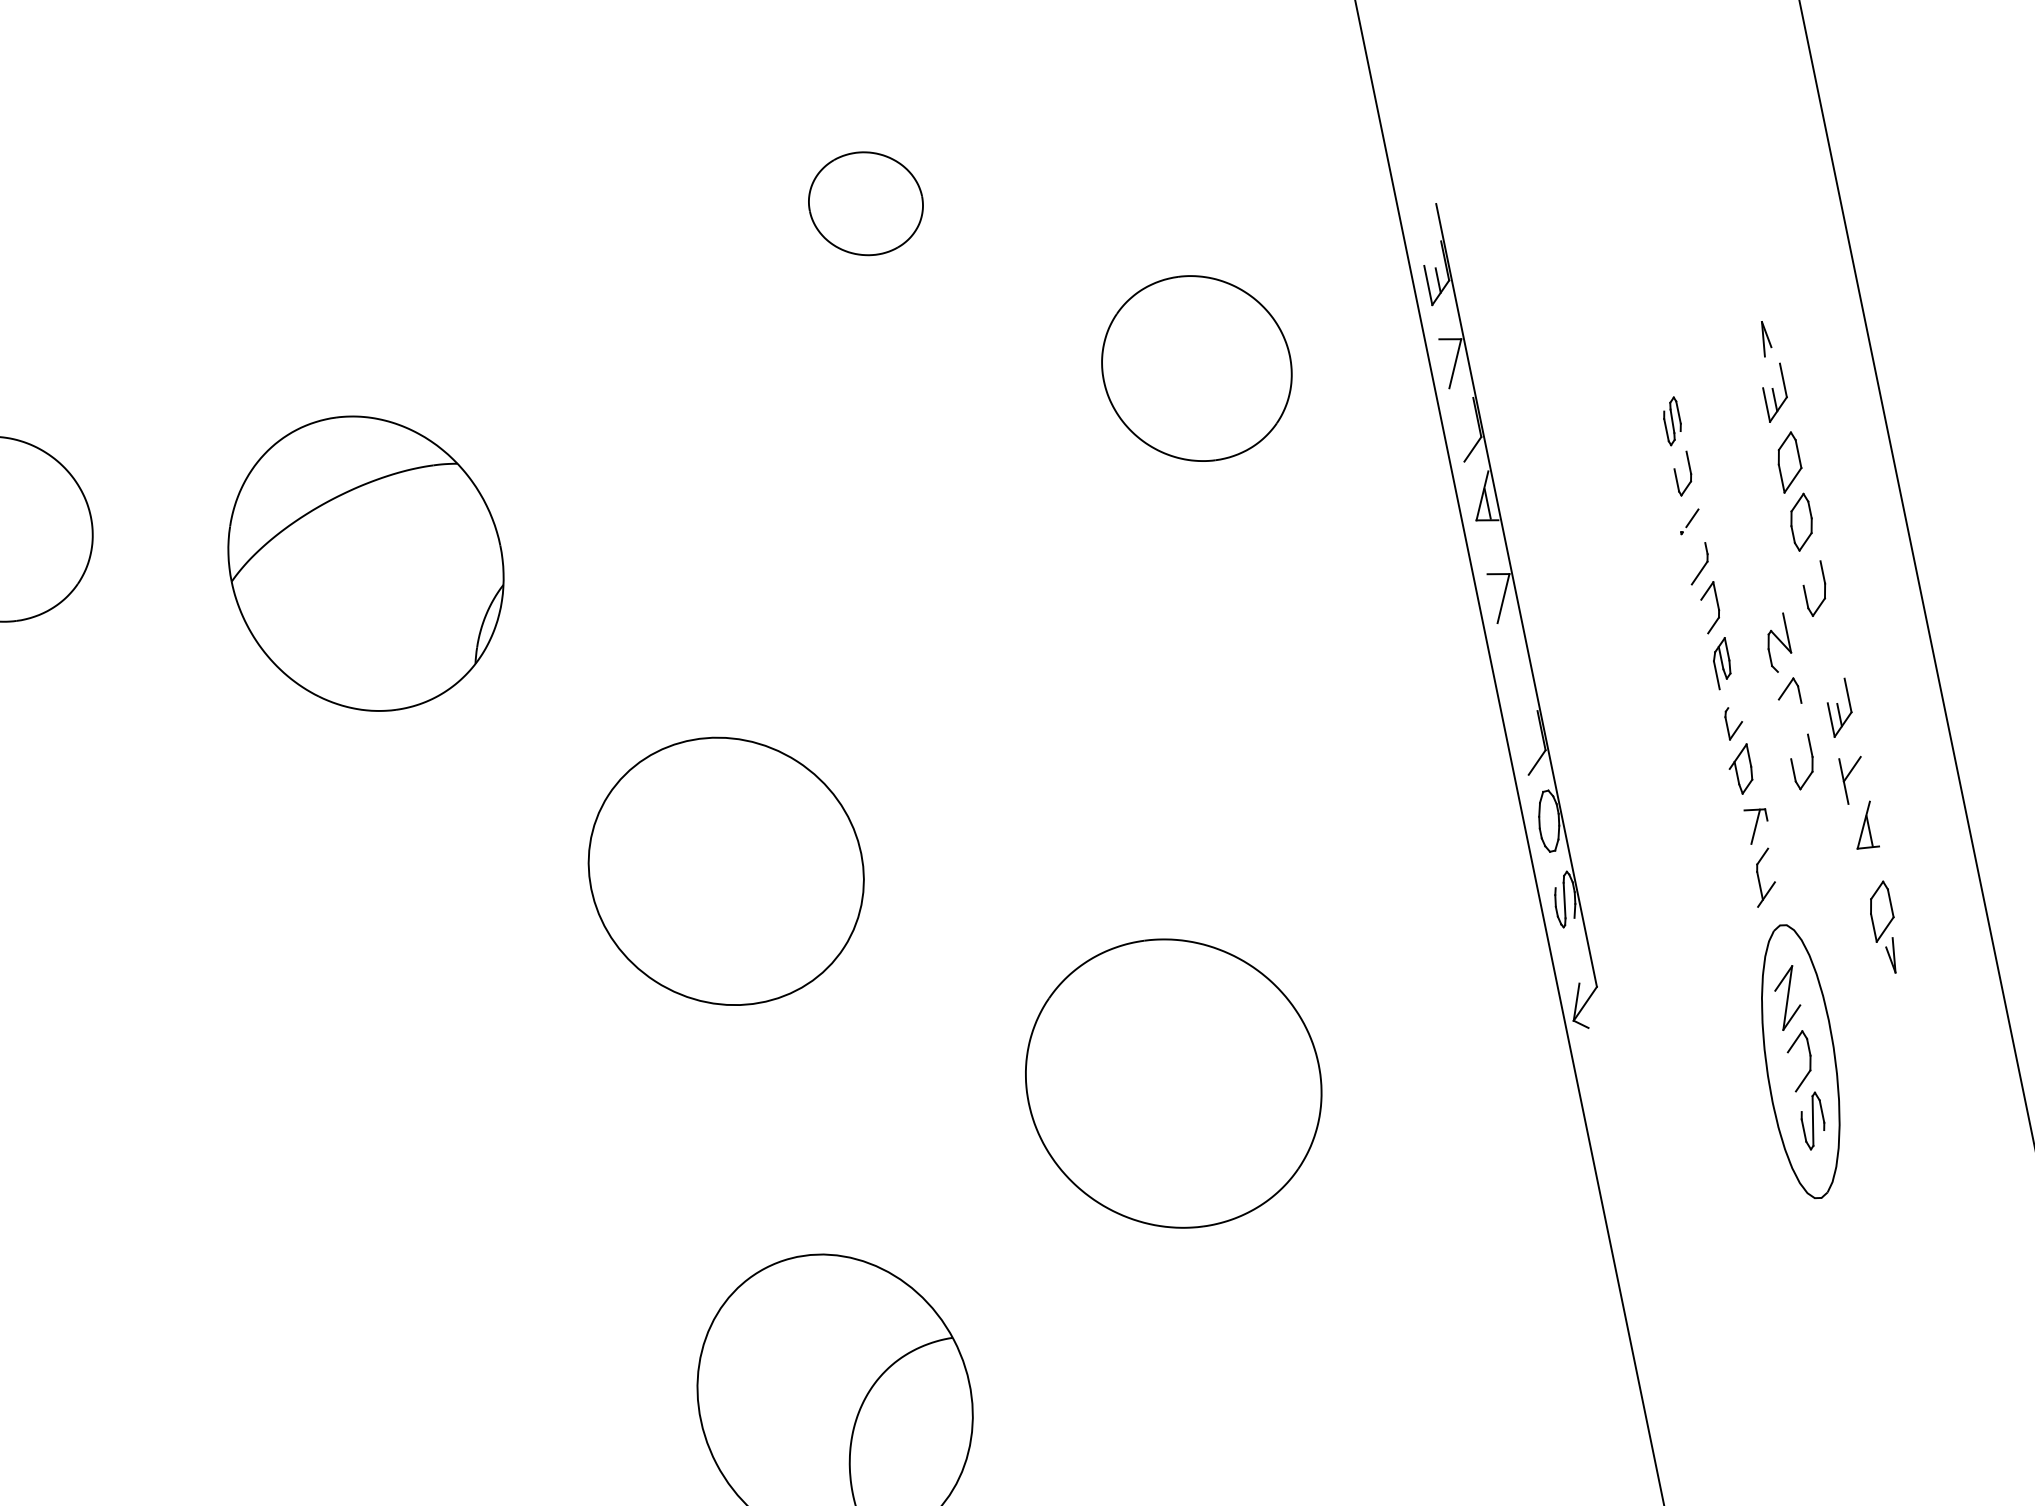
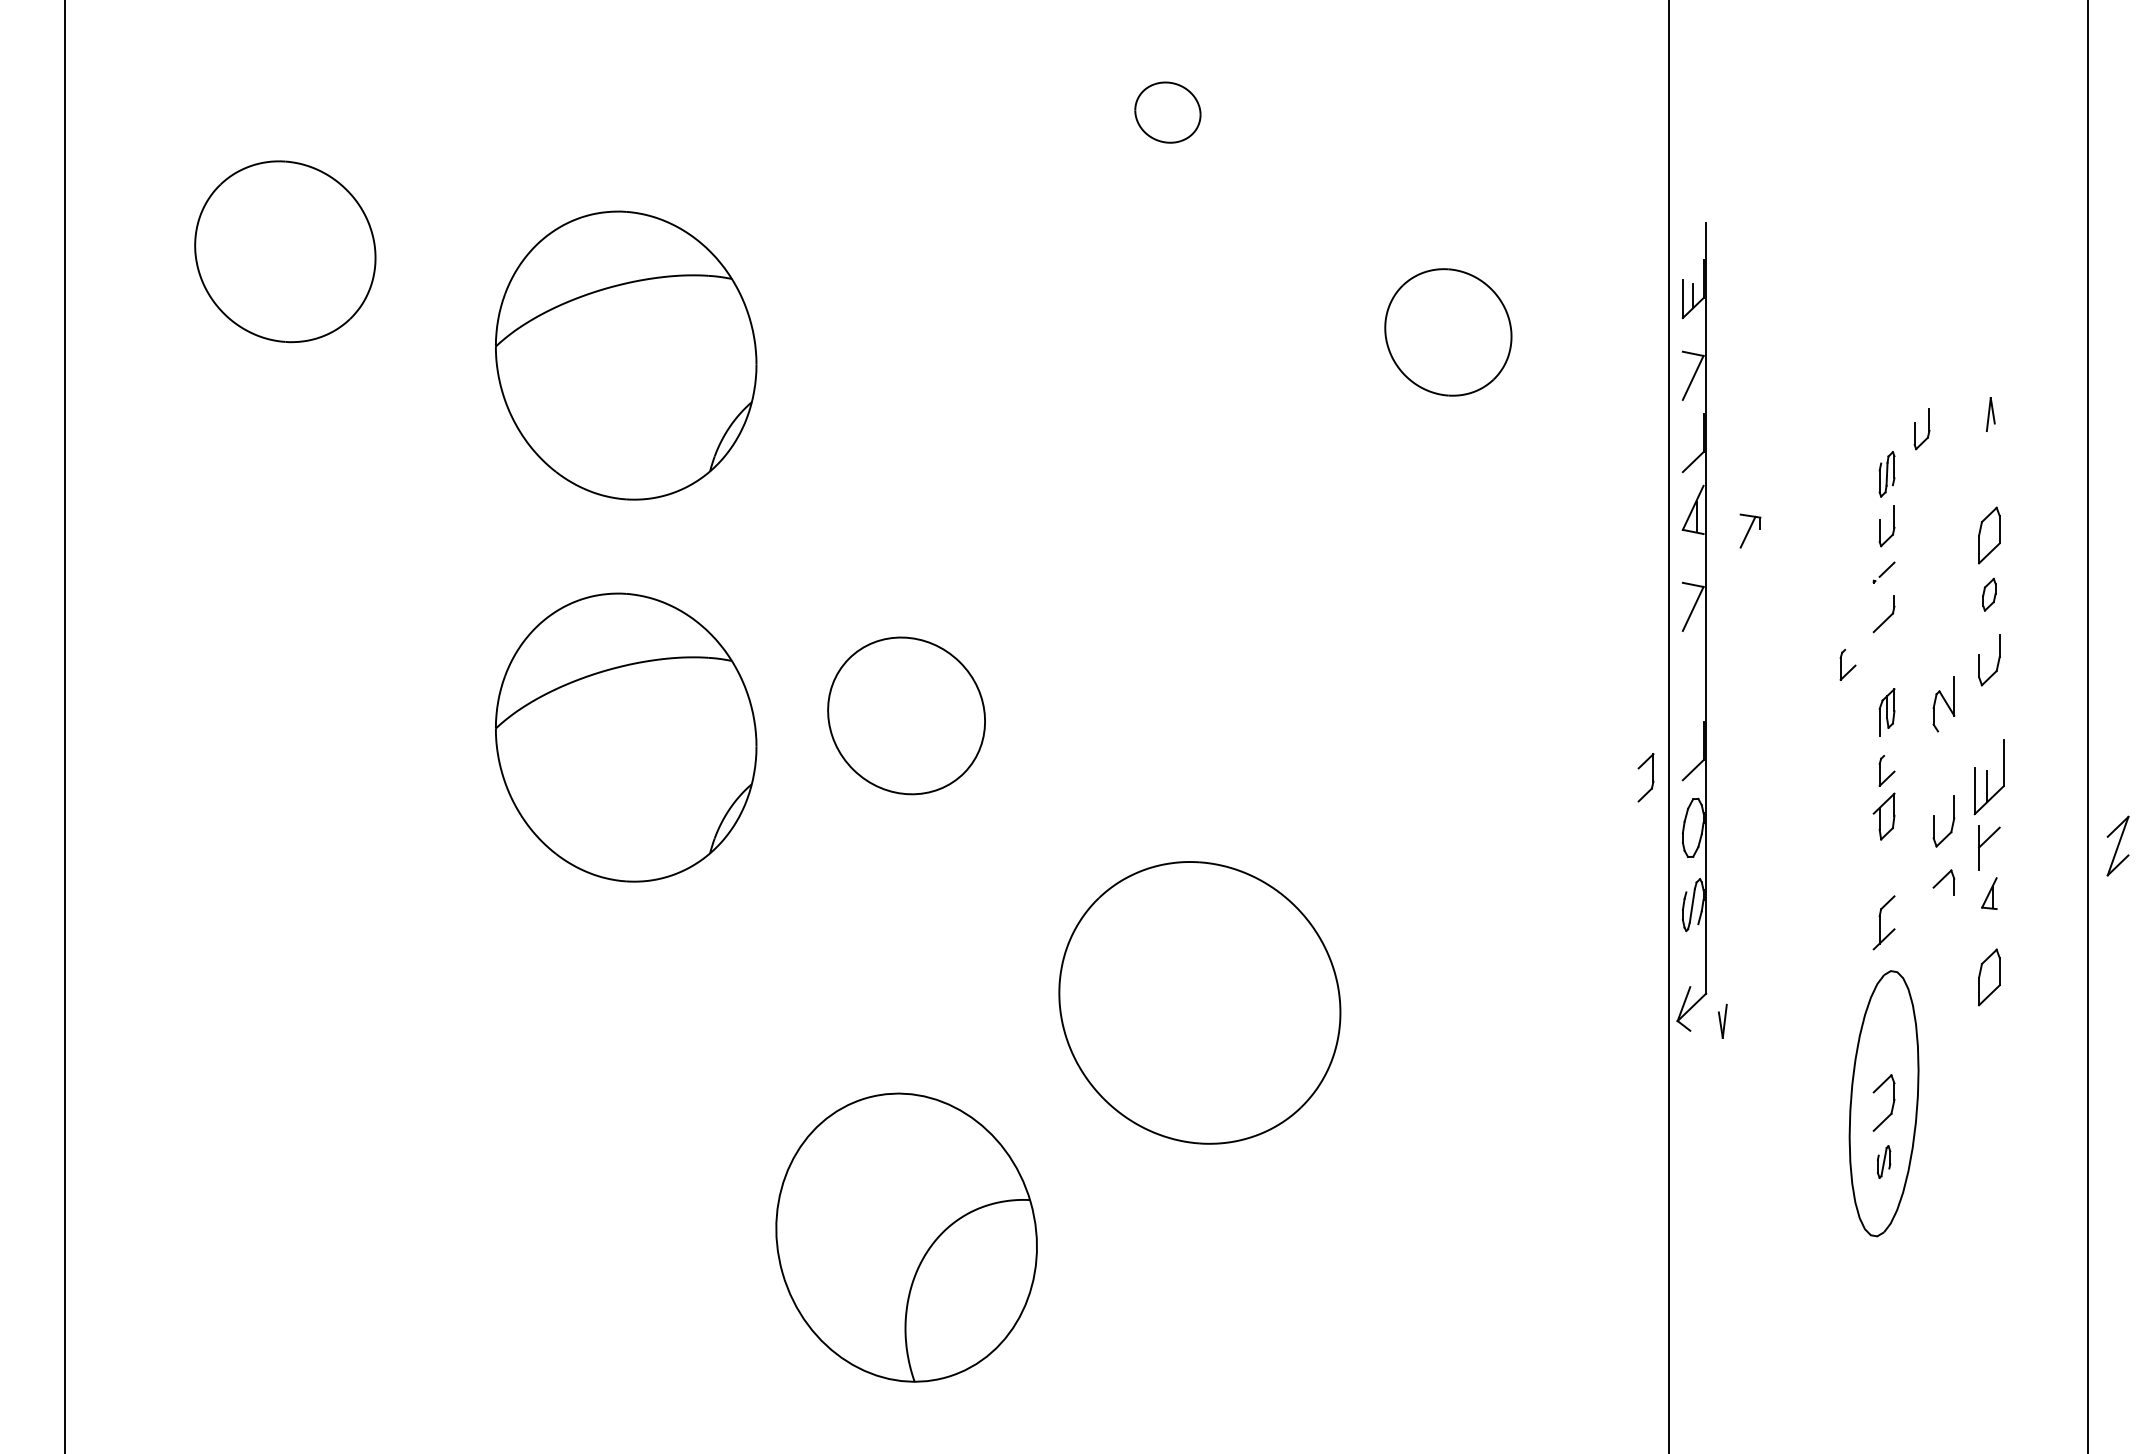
part: (865, 203) -> (1167, 112), size x0.6
part: (1197, 368) -> (1448, 332), size x0.7
part: (1698, 368) -> (1921, 429), added
part: (1775, 392) -> (1989, 467), removed
part: (1801, 522) -> (1989, 594), size x0.6
part: (1717, 606) -> (1652, 777), moved
part: (1671, 622) -> (1847, 664), added
part: (1787, 692) -> (1943, 882), moved
part: (1839, 708) -> (1989, 777), size x1.4
part: (1757, 824) -> (1750, 530), moved
part: (1864, 826) -> (1989, 893), size x0.7
part: (726, 871) -> (906, 715), size x0.6
part: (446, 951) -> (626, 737), added
part: (1891, 954) -> (1722, 1020), moved
part: (1786, 997) -> (2117, 845), moved
part: (1173, 1083) -> (1199, 1002), moved
part: (1812, 1120) -> (1883, 1161), size x0.6

